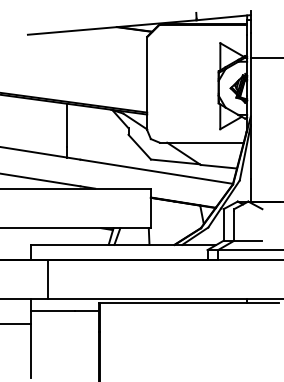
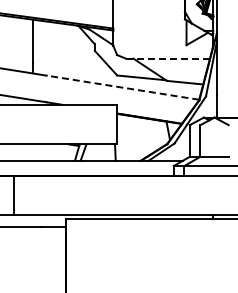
line: (201, 142) -> (167, 58), solid -> dashed
line: (156, 171) -> (122, 87), solid -> dashed

